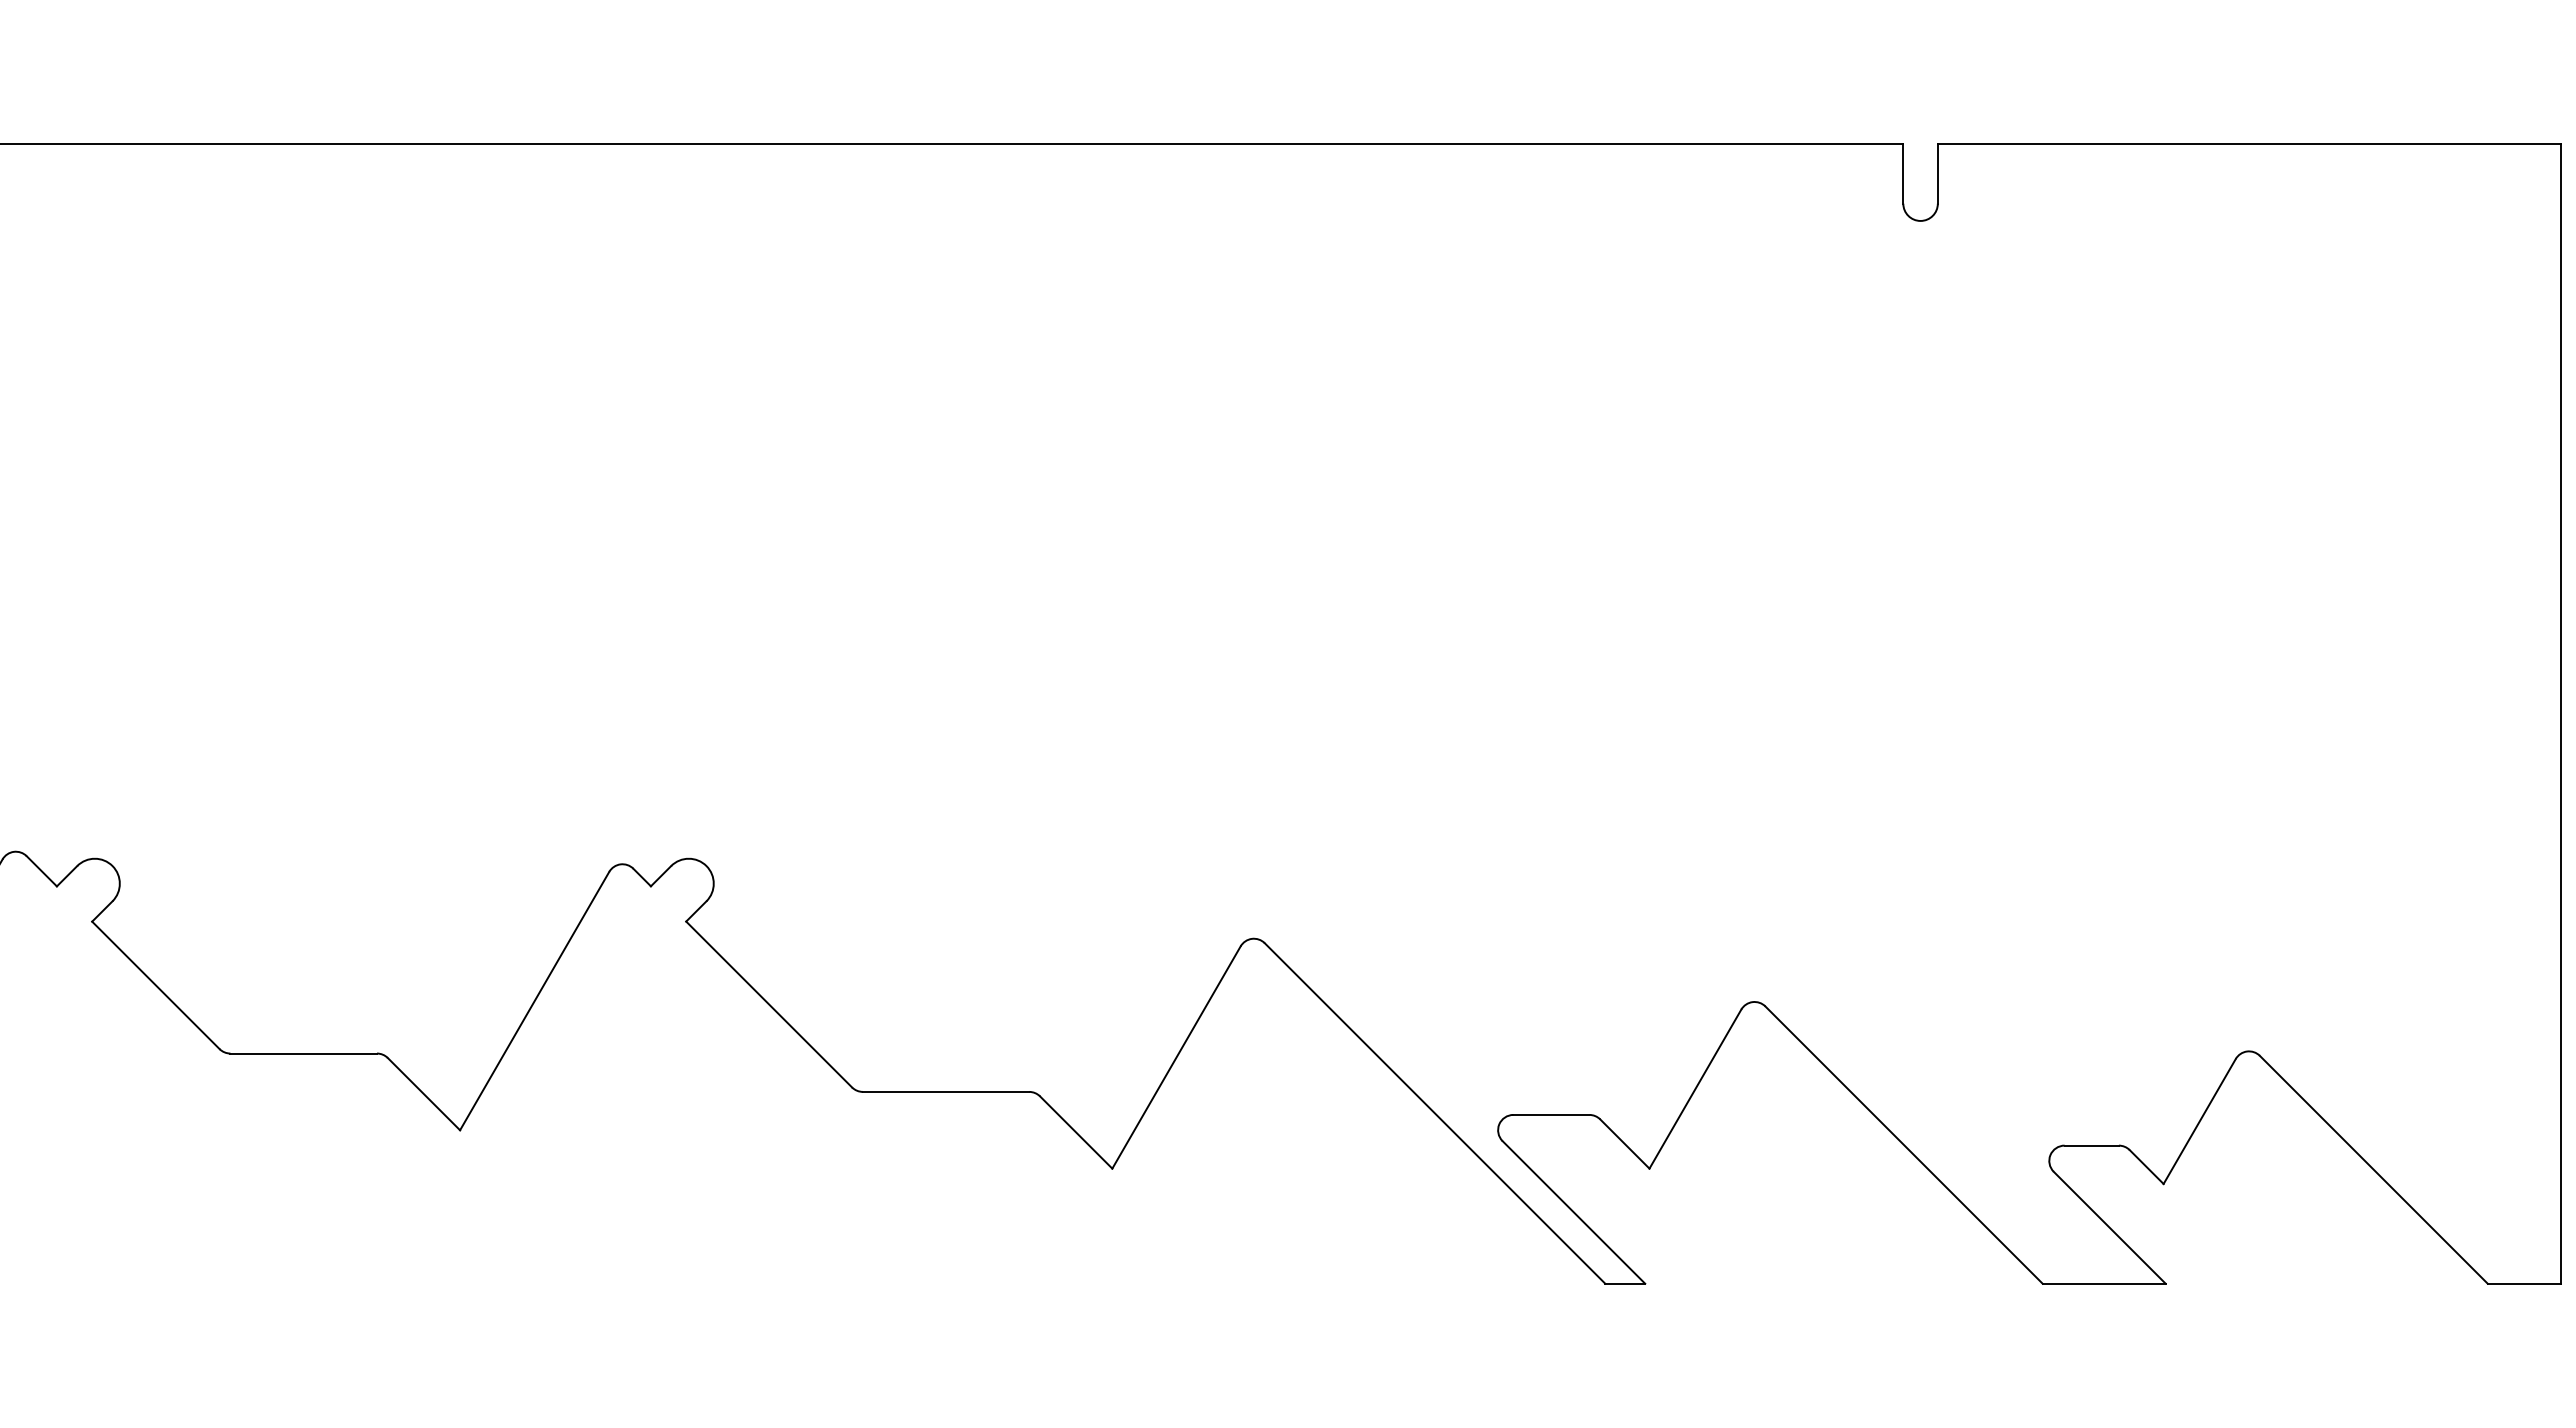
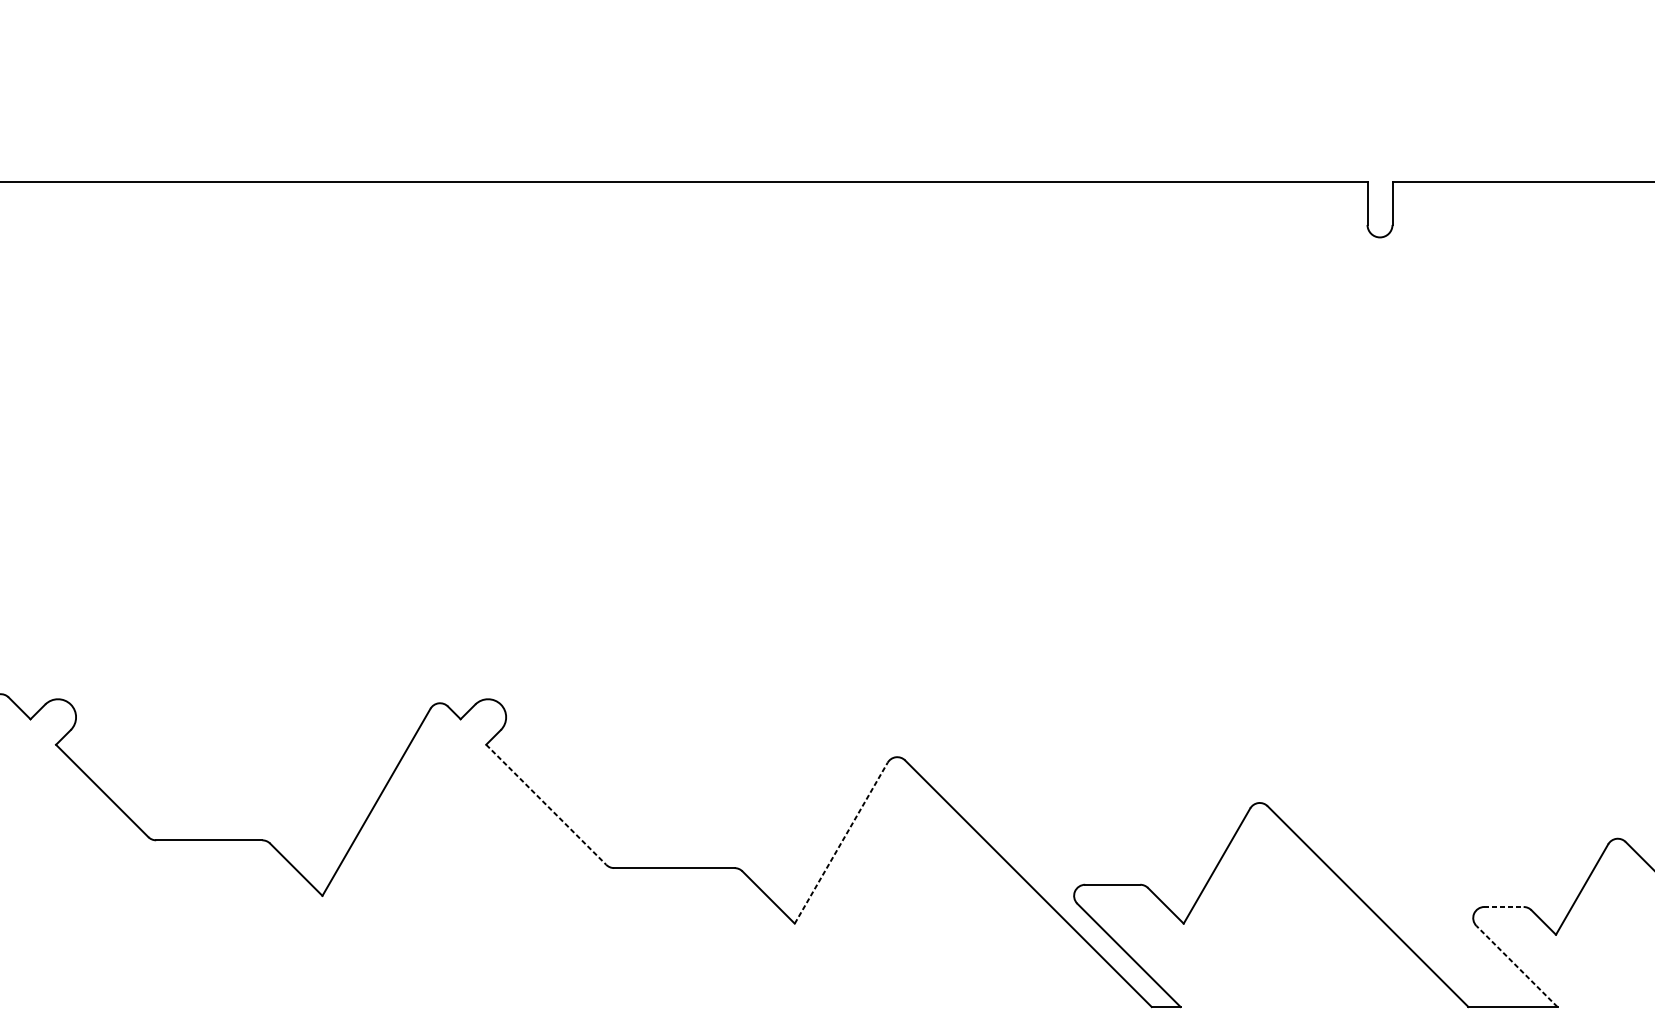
line: (769, 1004) -> (546, 804), solid -> dashed
line: (1176, 1057) -> (841, 843), solid -> dashed
line: (2092, 1145) -> (1504, 906), solid -> dashed
line: (2109, 1227) -> (1516, 966), solid -> dashed

